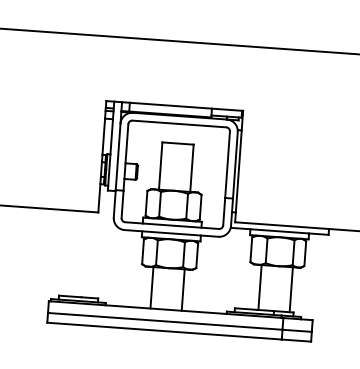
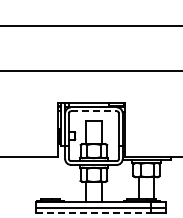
line: (178, 124) -> (93, 111), solid -> dashed
line: (165, 330) -> (94, 212), solid -> dashed

